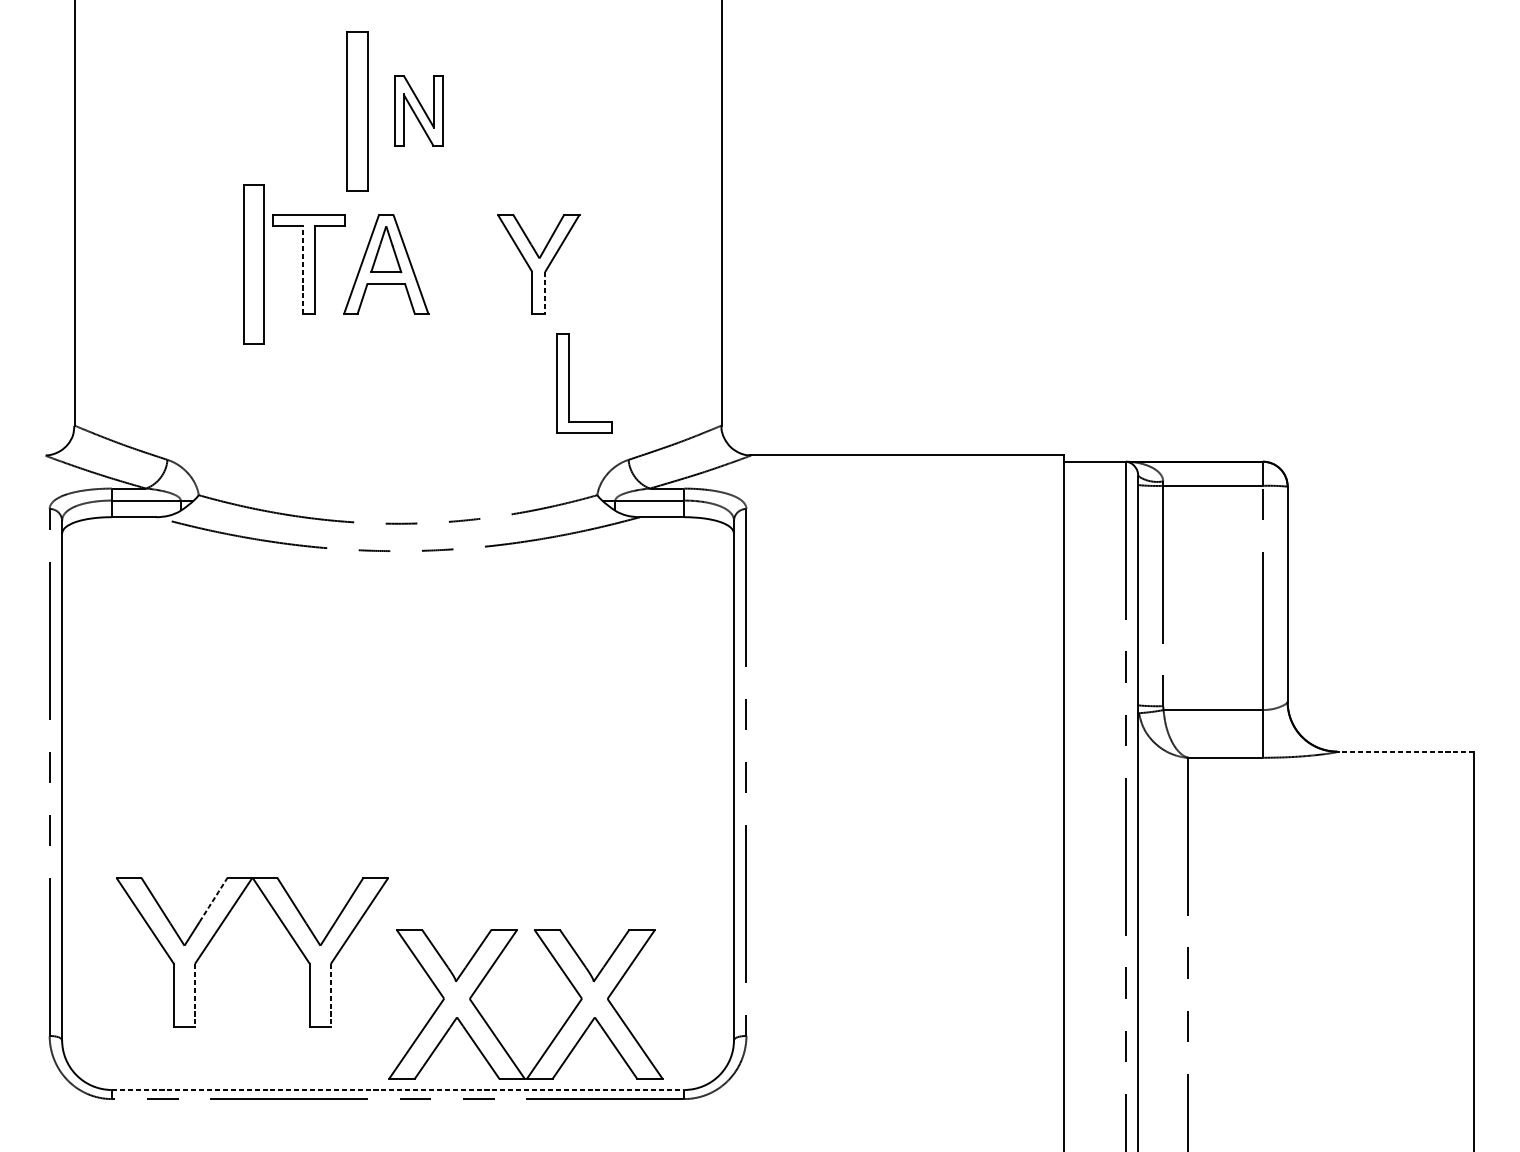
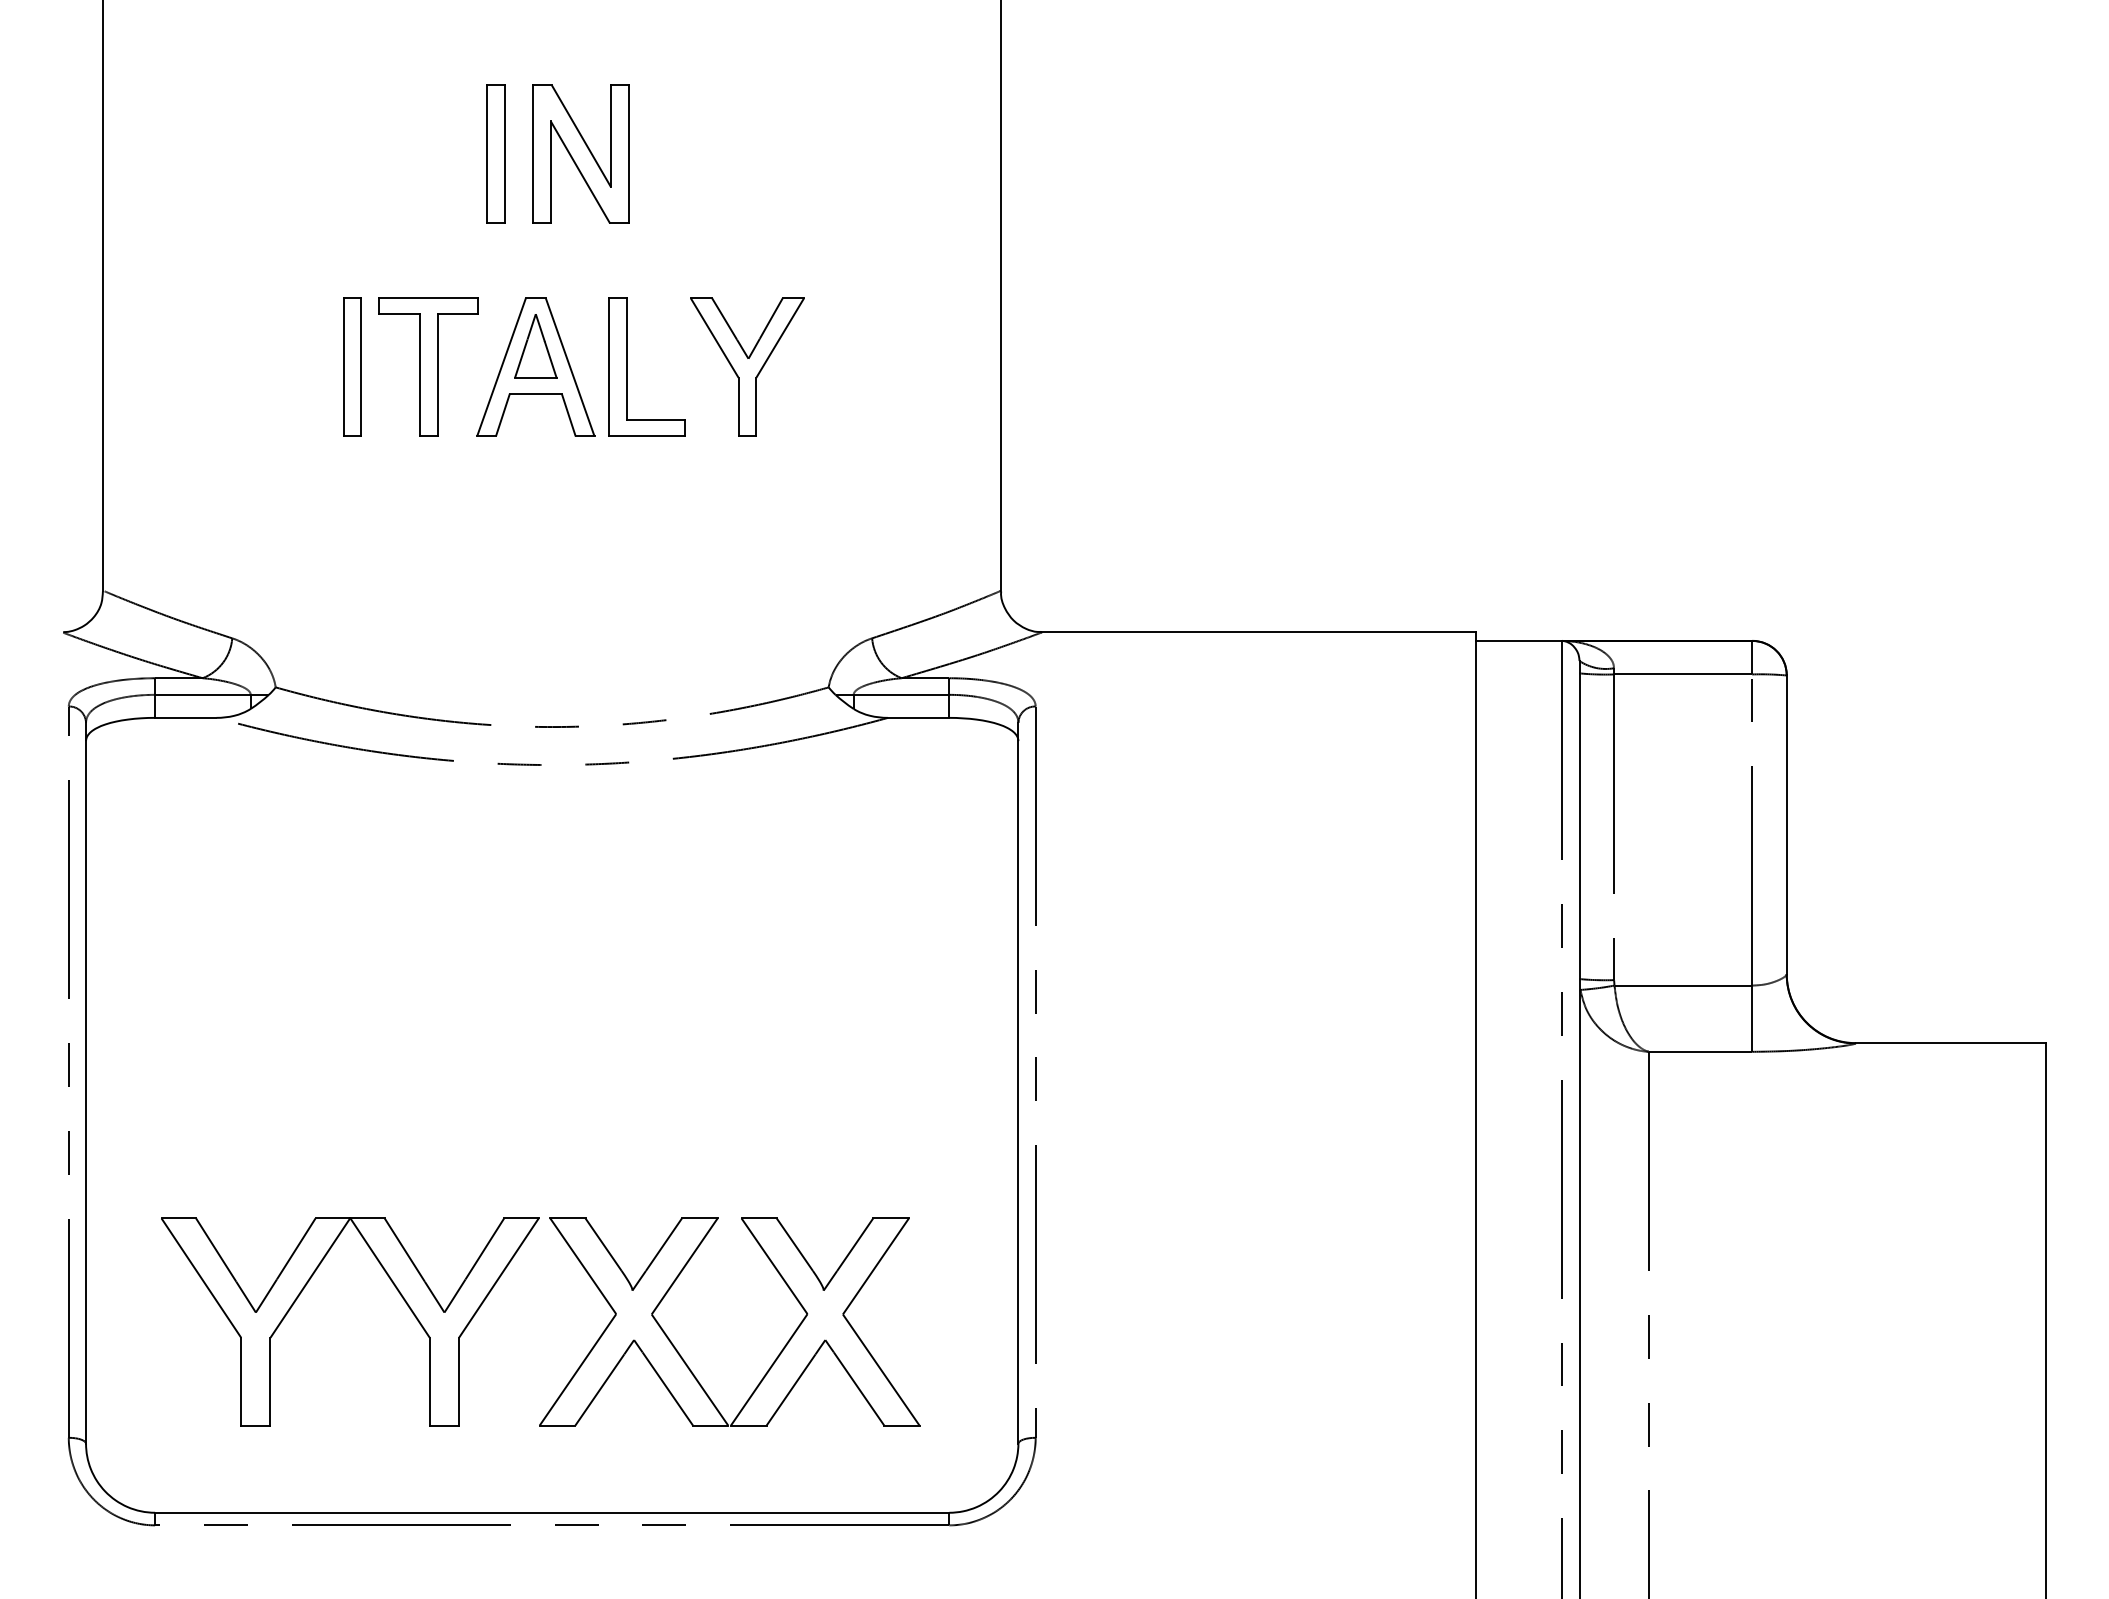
part: (357, 110) -> (495, 153), size x0.62
part: (418, 110) -> (580, 153), size x1.43
part: (254, 263) -> (352, 366), size x0.62
line: (302, 269) -> (419, 374), dashed -> solid
line: (545, 293) -> (756, 407), dashed -> solid
part: (569, 382) -> (627, 366), moved
line: (1405, 751) -> (1950, 1043), dashed -> solid
line: (213, 900) -> (296, 1249), dashed -> solid
line: (195, 995) -> (270, 1381), dashed -> solid
line: (331, 995) -> (459, 1381), dashed -> solid
part: (491, 1028) -> (681, 1355), moved
line: (398, 1089) -> (552, 1512), dashed -> solid

